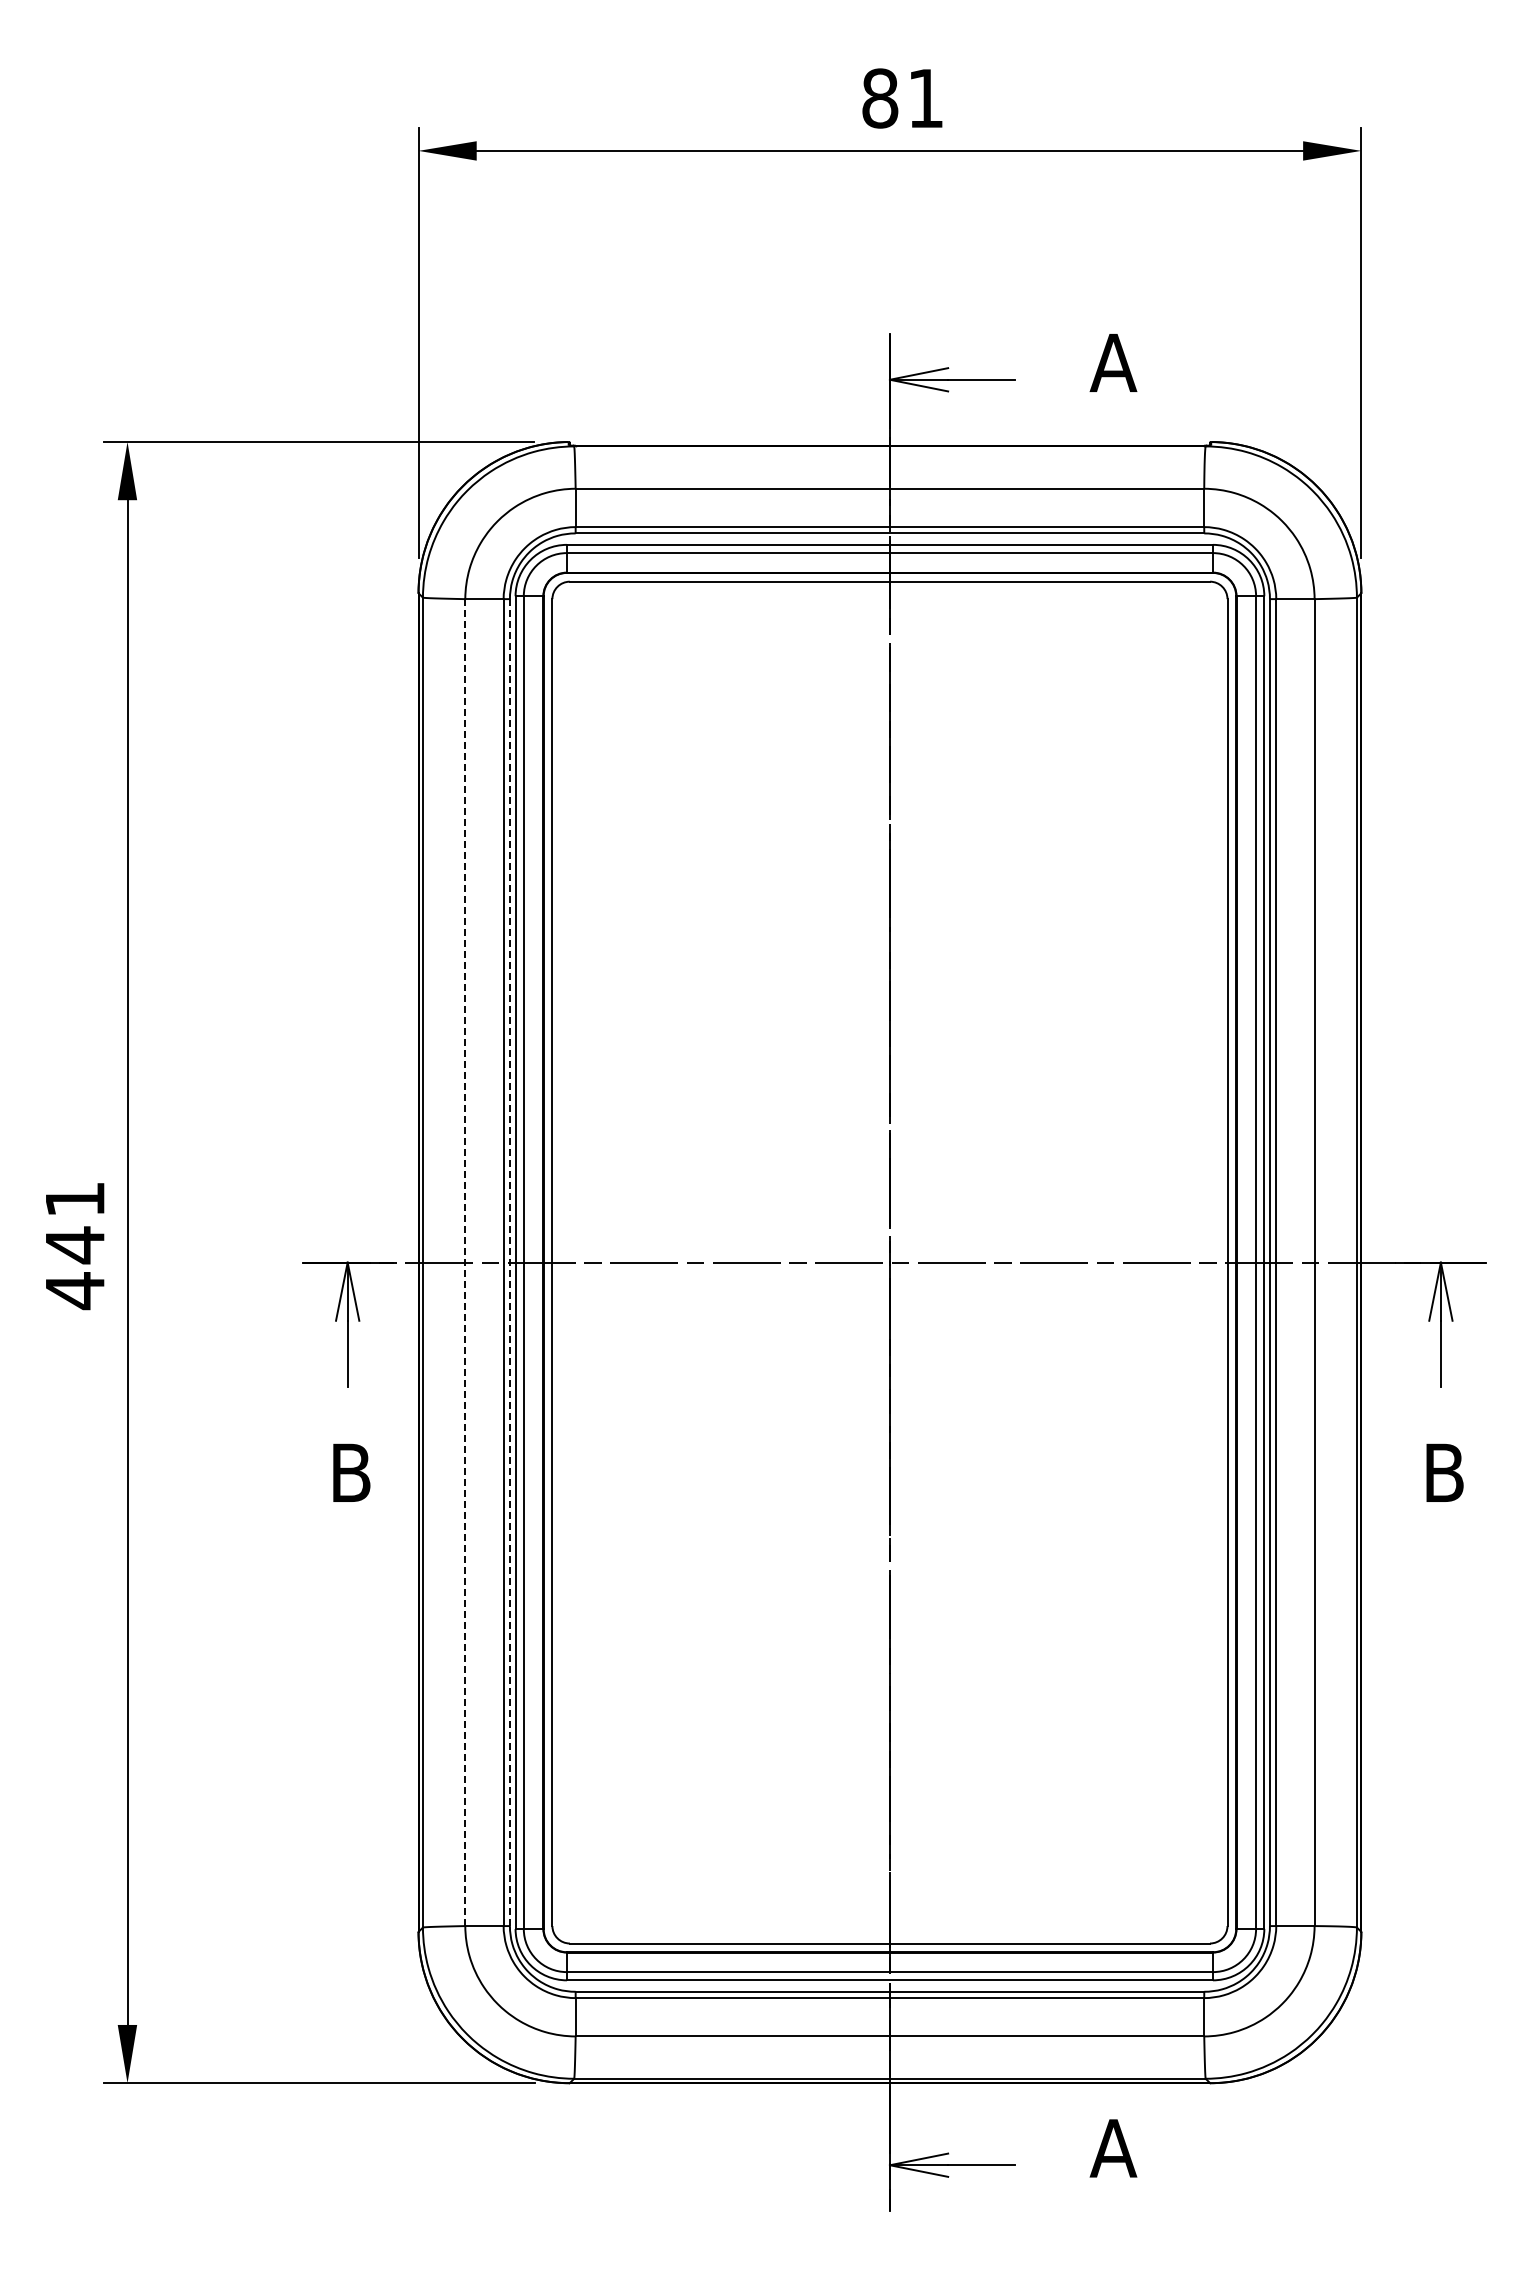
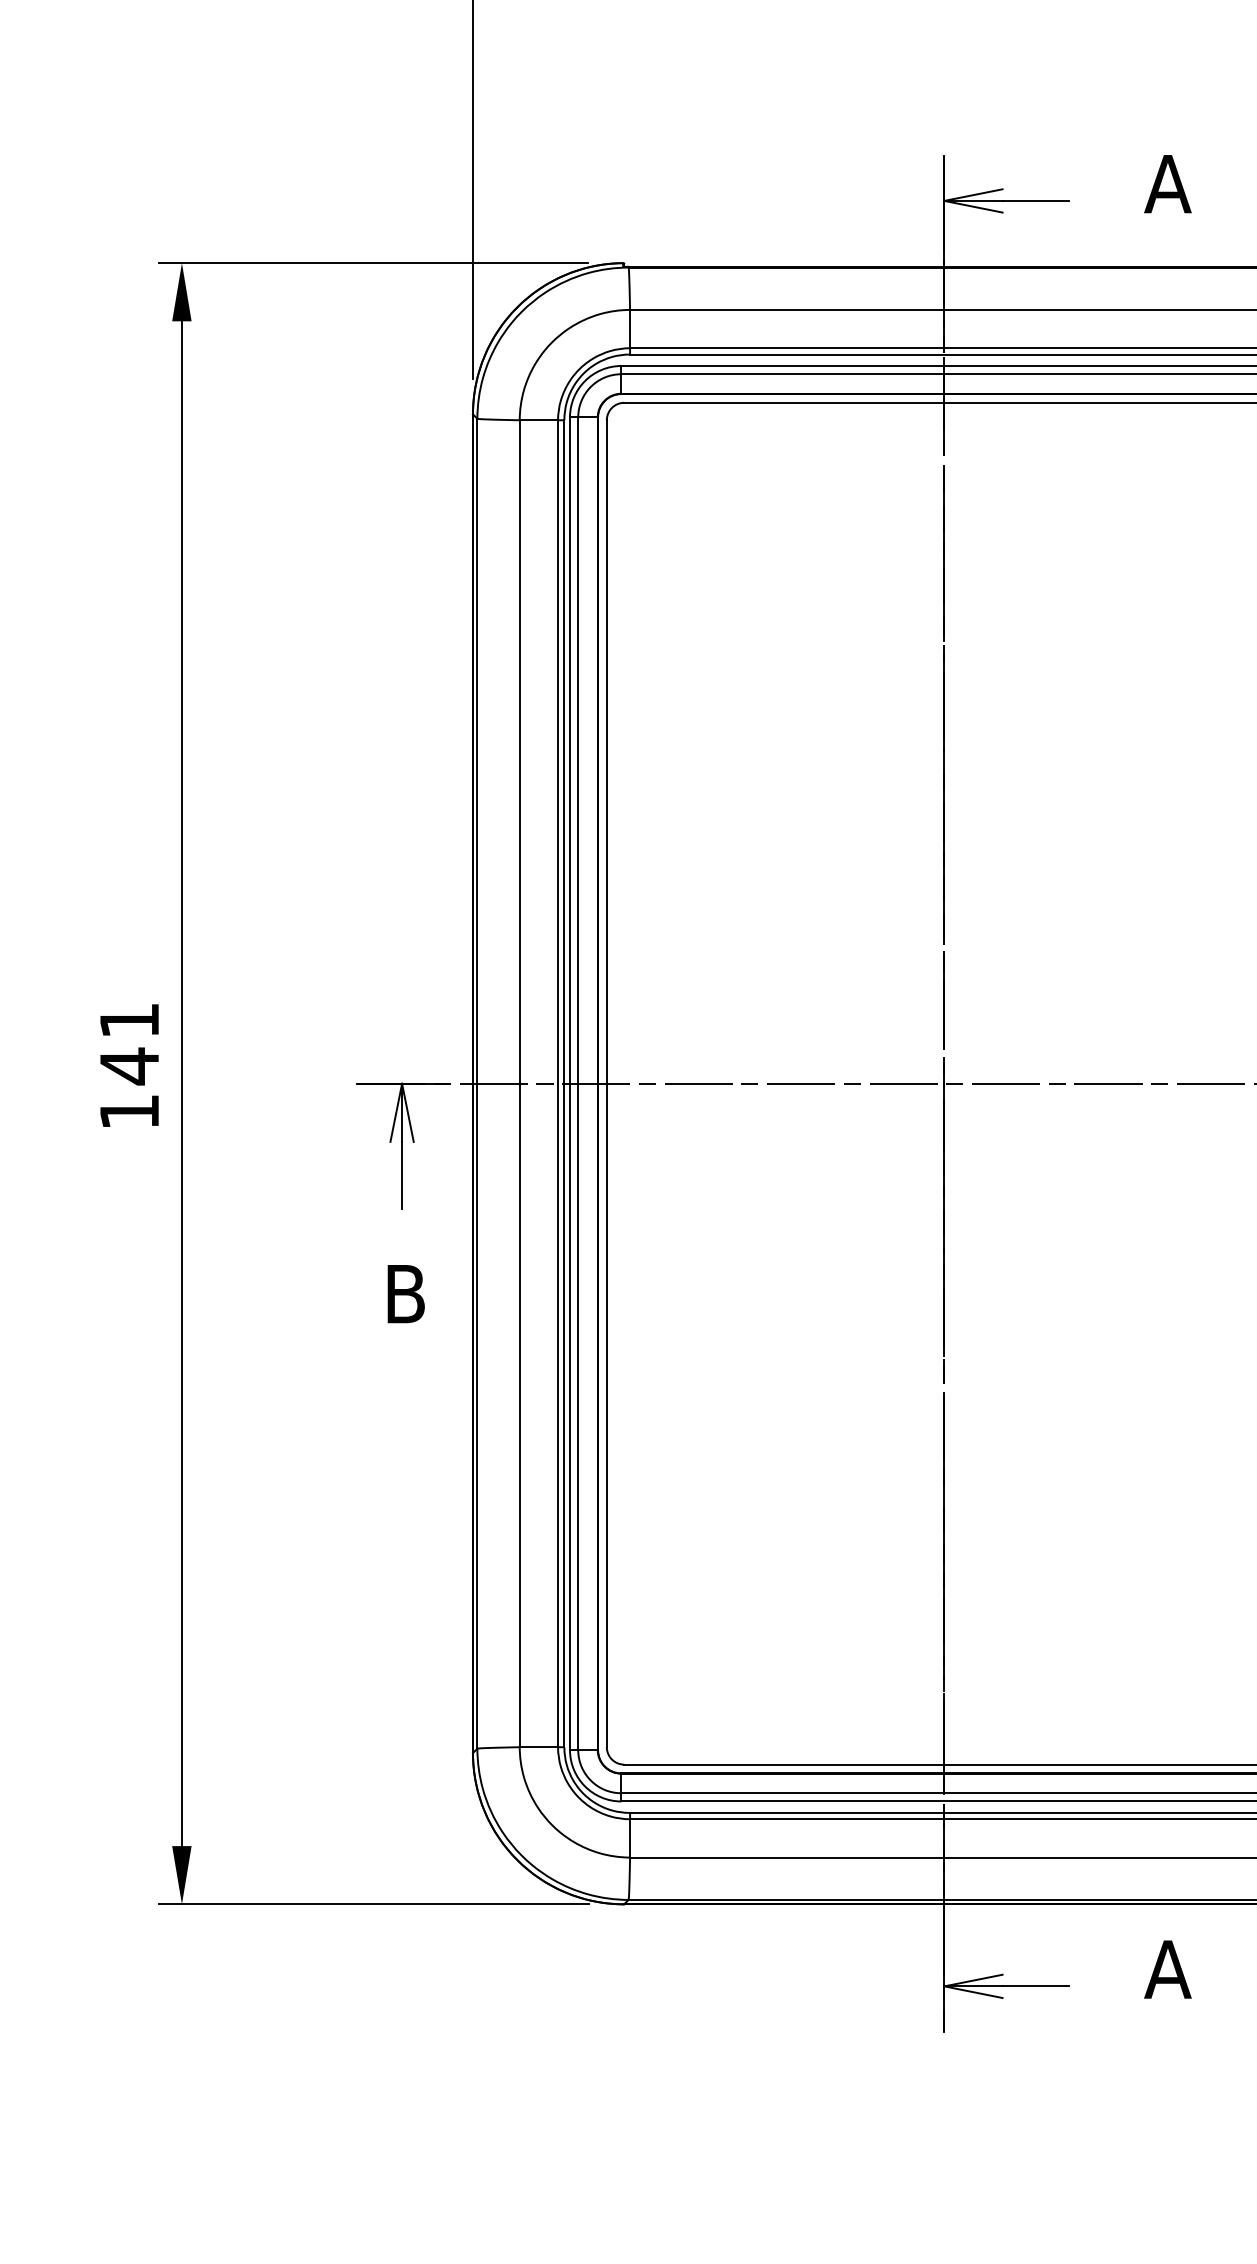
line: (465, 1262) -> (519, 1083), dashed -> solid
line: (509, 1262) -> (563, 1083), dashed -> solid
text: (75, 1291) -> (129, 1112), 441 -> 141

